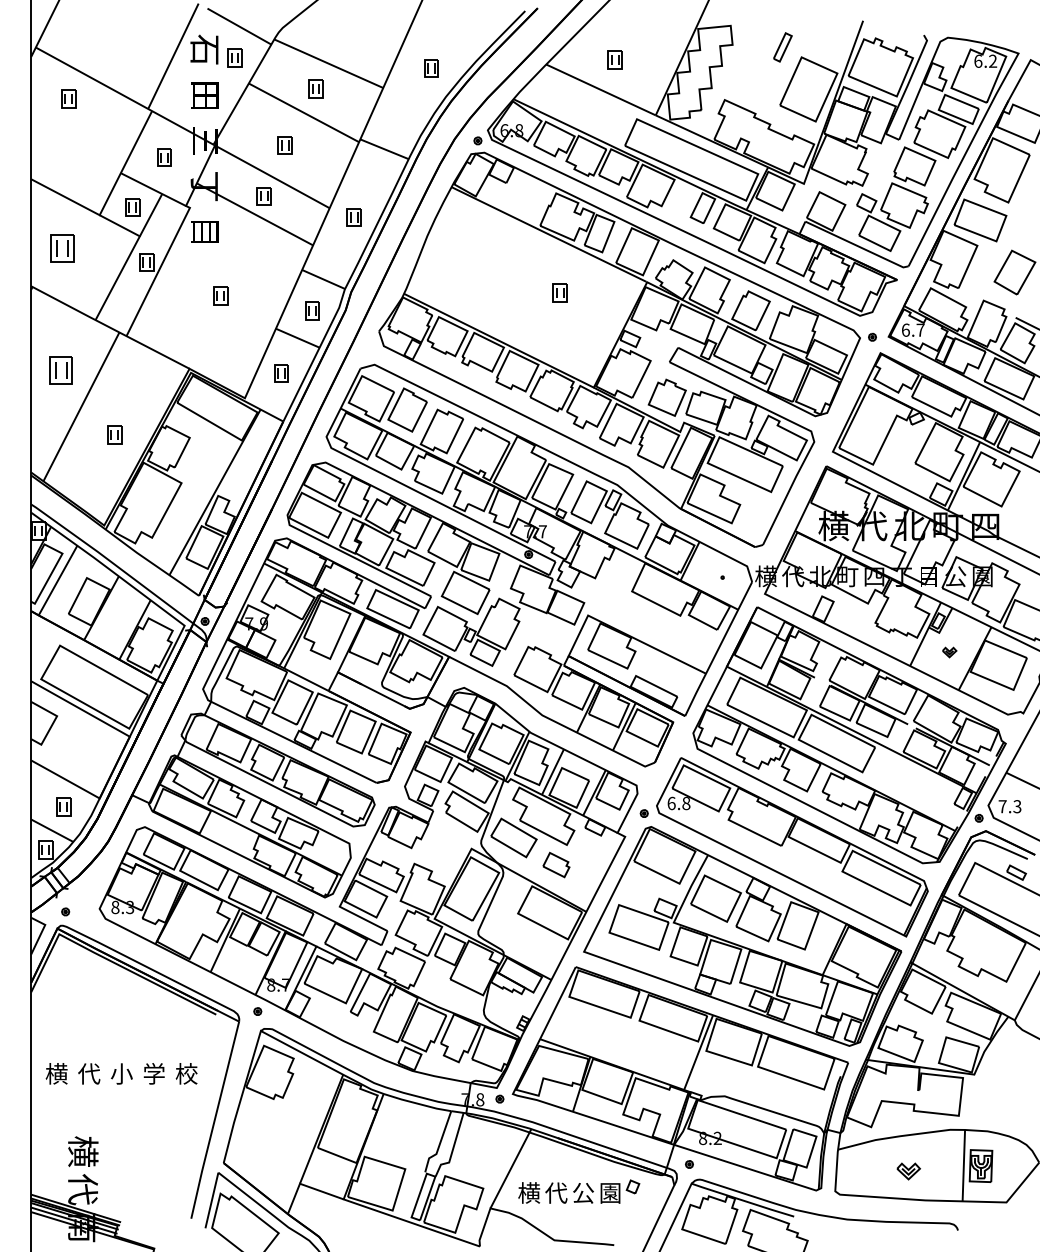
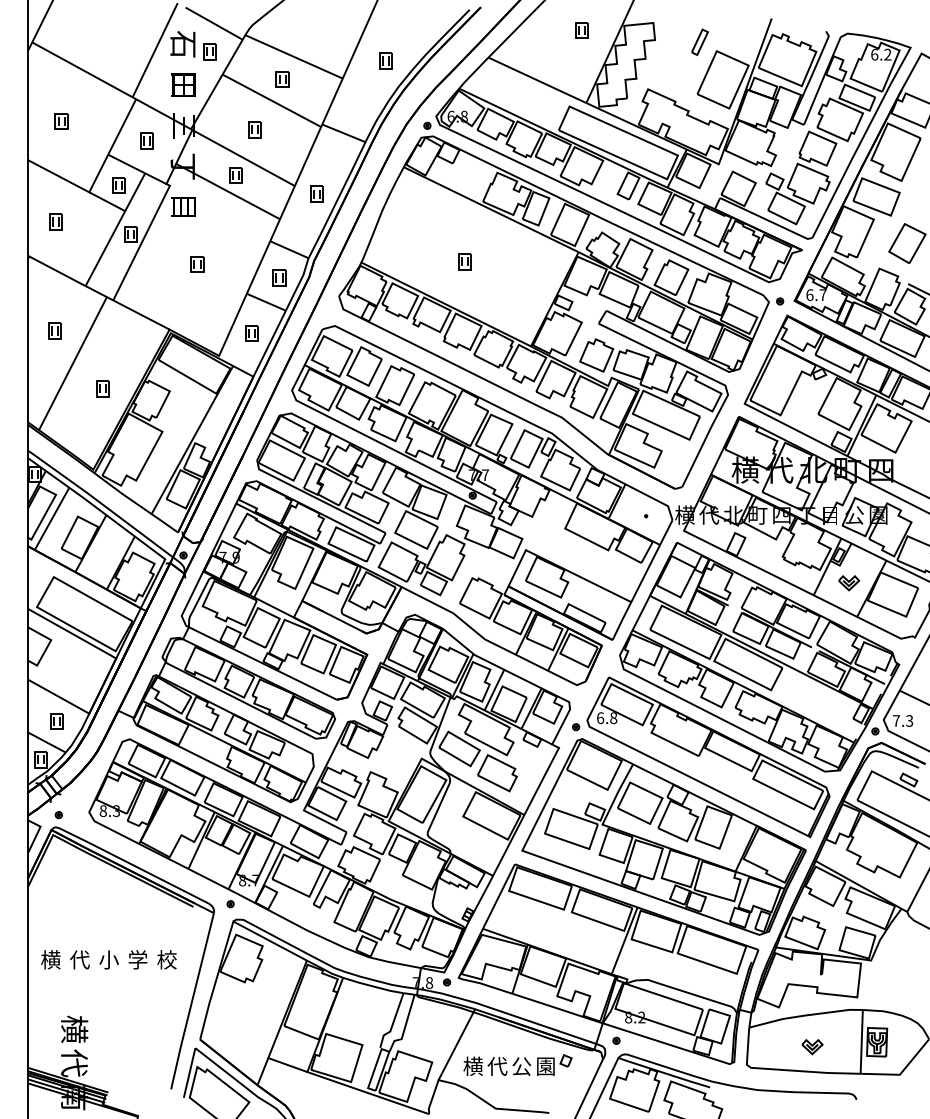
part: (614, 59) -> (581, 29), moved
part: (68, 98) -> (61, 121), moved
part: (61, 248) -> (55, 222), size x0.62
part: (559, 292) -> (464, 261), moved
part: (60, 370) -> (54, 331), size x0.62
part: (949, 652) -> (848, 583), size x1.67
part: (556, 864) -> (497, 772), size x1.67

